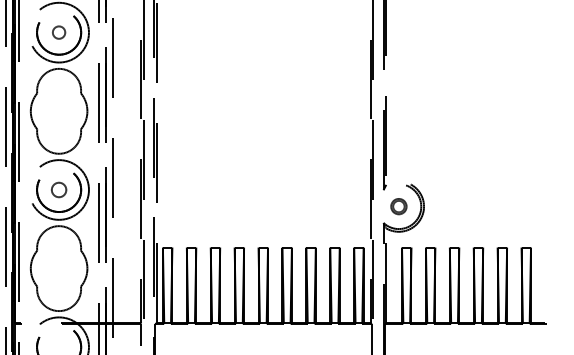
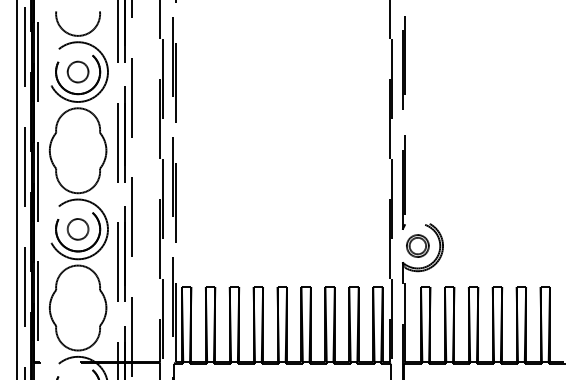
circle: (58, 32) -> (77, 71), size x1.67
circle: (58, 190) -> (77, 229), size x1.43
part: (398, 206) -> (417, 245), size x1.43

